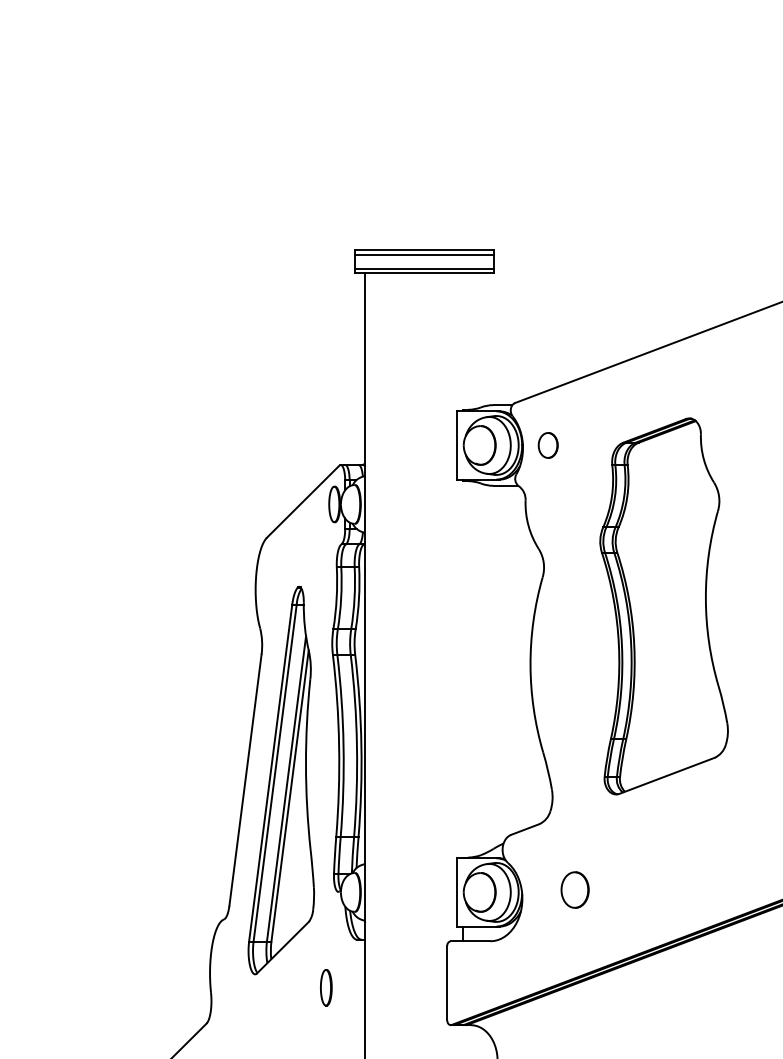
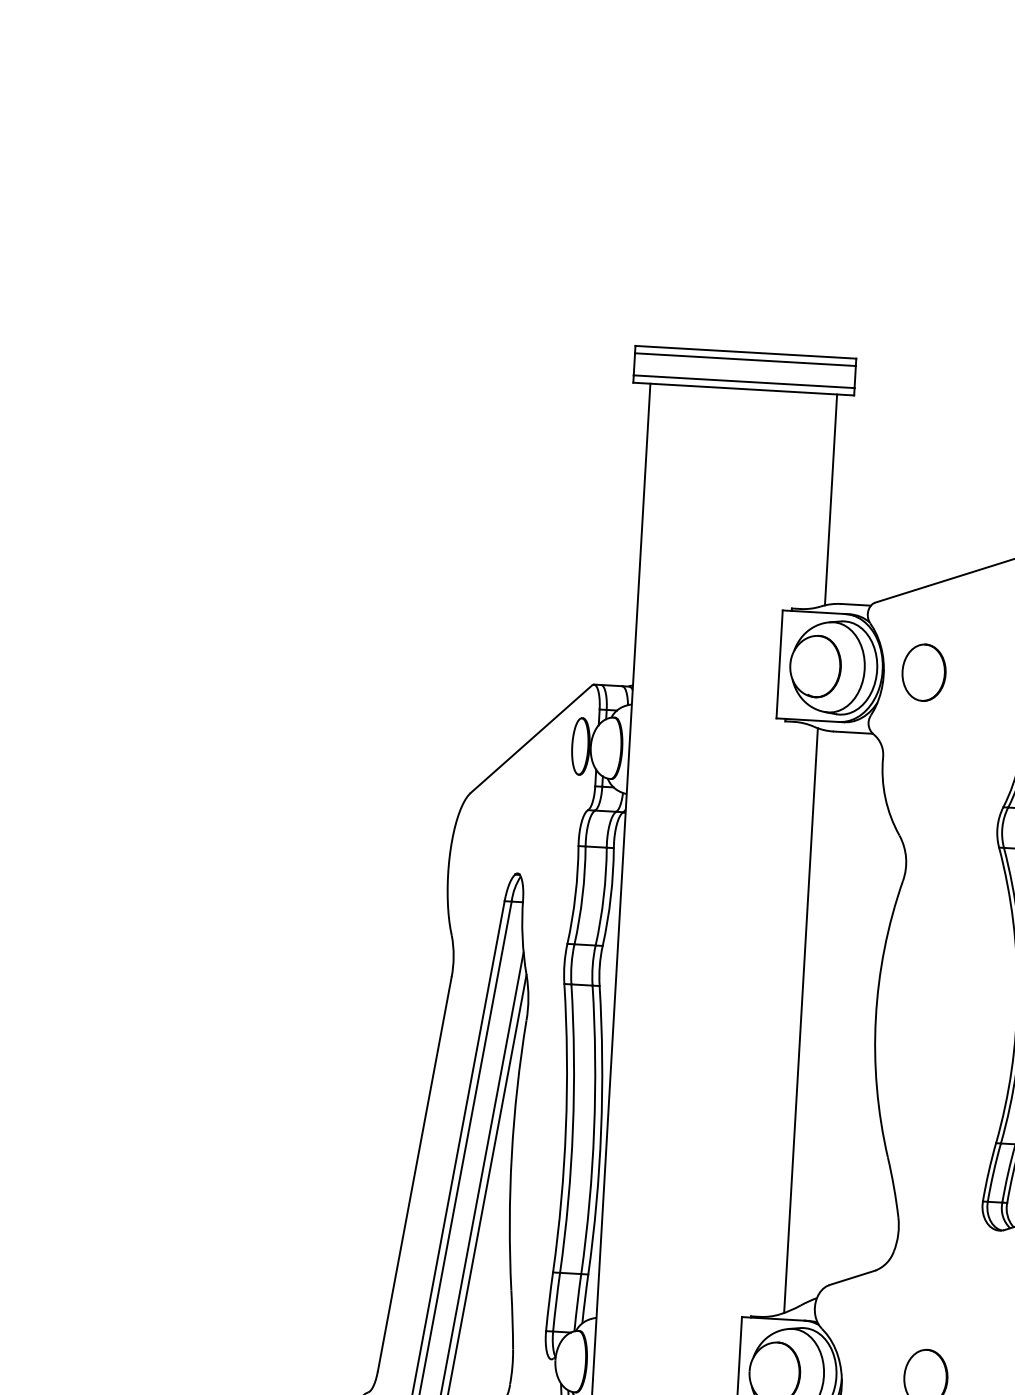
line: (483, 339) -> (831, 499), added
part: (547, 445) -> (922, 672), size x1.43
line: (483, 669) -> (801, 1021), added

